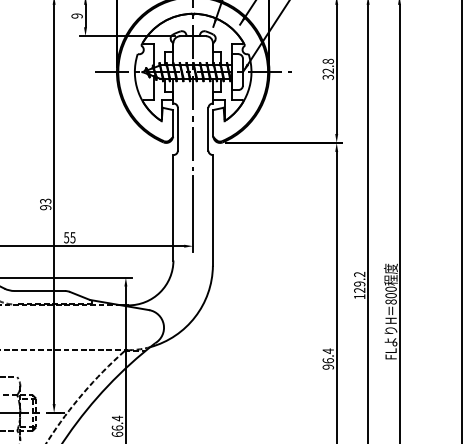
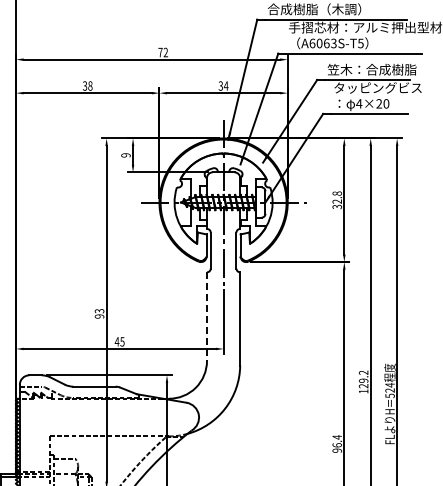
line: (174, 208) -> (207, 317), solid -> dashed
text: (65, 237) -> (116, 341), 55 -> 45
text: (390, 295) -> (389, 390), 800 -> 524

